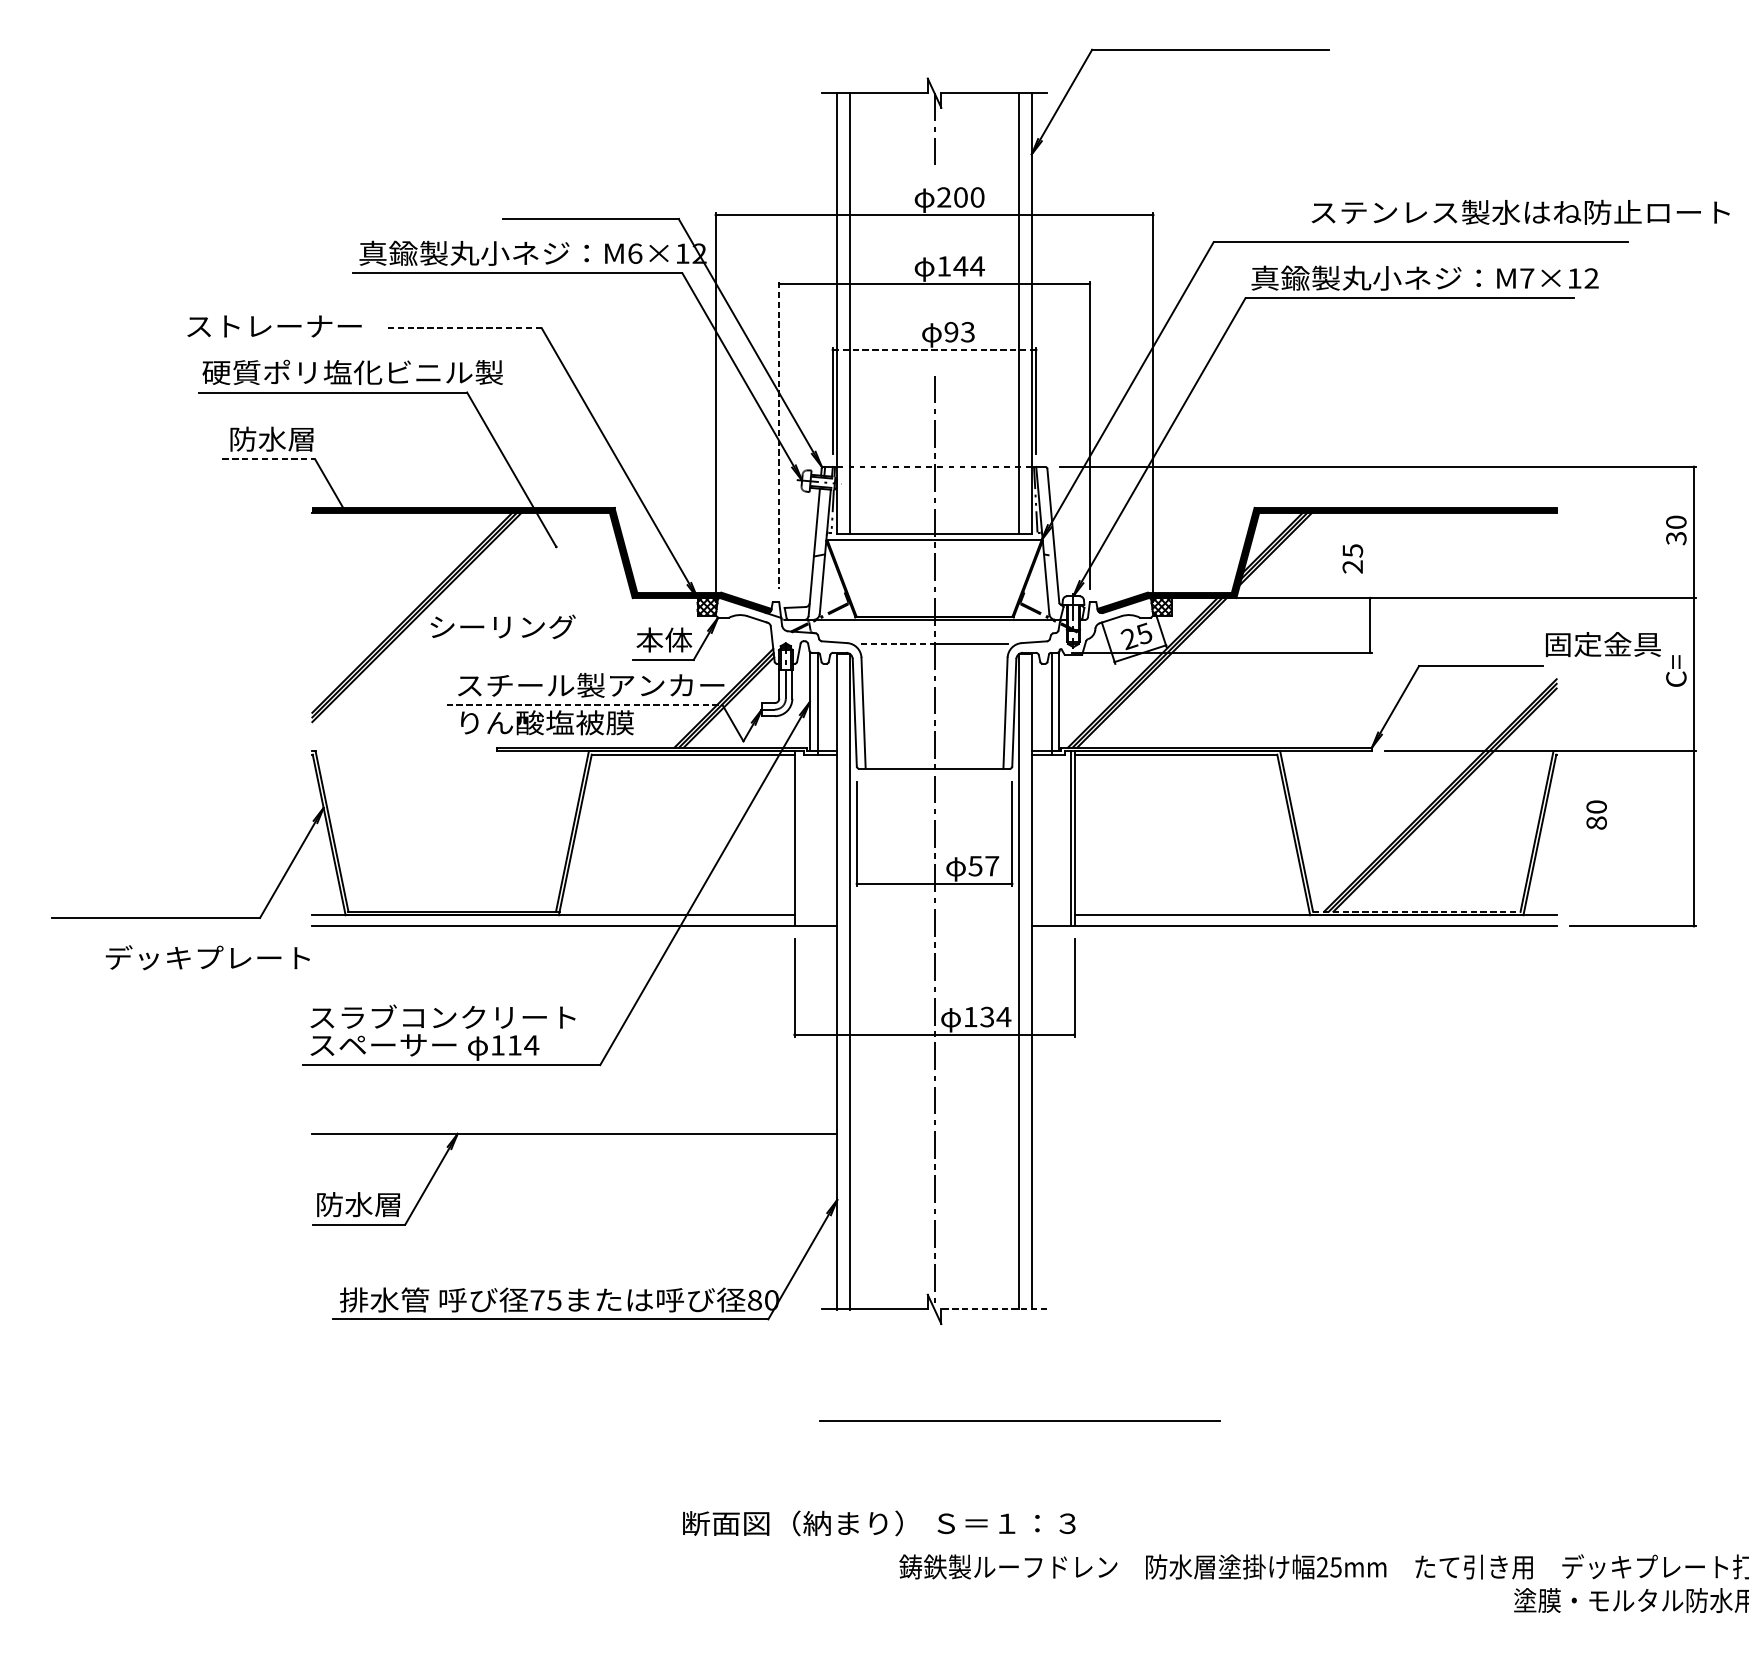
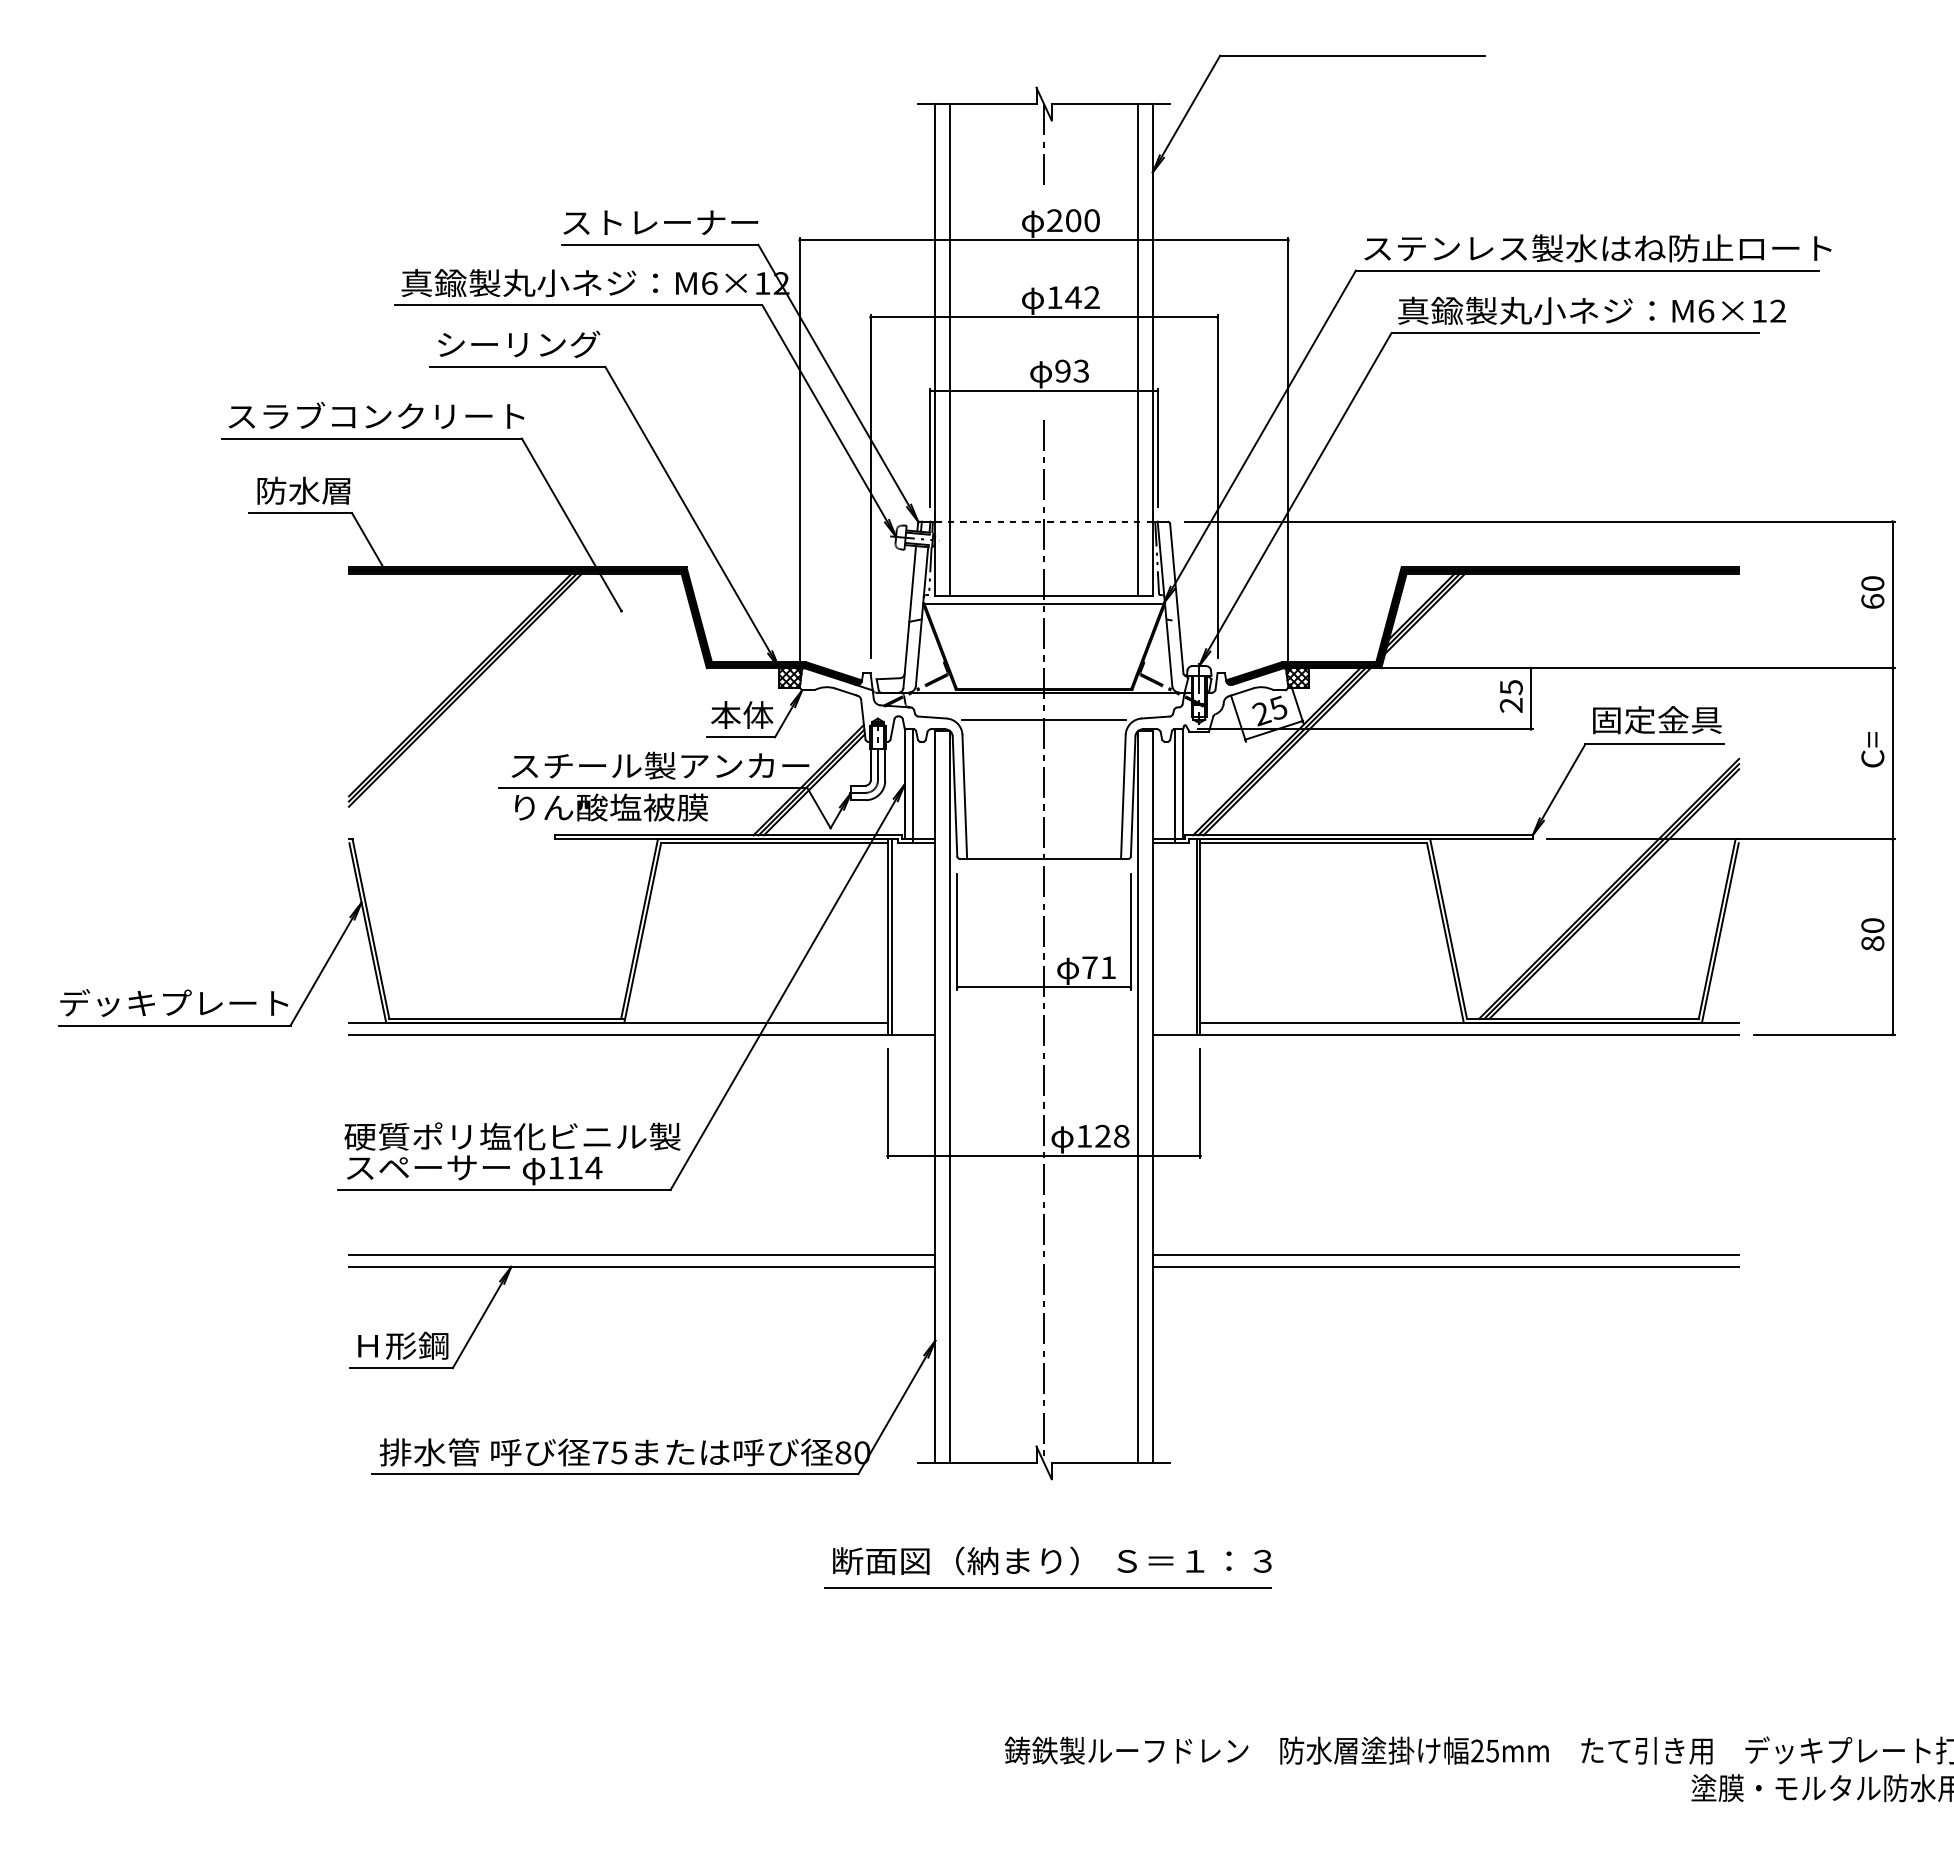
text: (1520, 212) -> (1597, 248), moved
text: (976, 266) -> (1091, 297), 144 -> 142
text: (1527, 277) -> (1706, 310), M7×12 -> M6×12
text: (274, 326) -> (660, 222), moved
line: (463, 328) -> (517, 366), dashed -> solid
line: (934, 349) -> (1044, 390), dashed -> solid
text: (352, 371) -> (393, 415), 硬質ポリ塩化ビニル製 -> スラブコンクリート
line: (779, 435) -> (870, 486), dashed -> solid
line: (268, 459) -> (300, 513), dashed -> solid
text: (1676, 538) -> (1872, 601), 30 -> 60
text: (1352, 558) -> (1510, 696), moved
text: (503, 626) -> (519, 344), moved
line: (898, 643) -> (1003, 719), dashed -> solid
text: (1603, 644) -> (1657, 720), moved
line: (584, 705) -> (653, 788), dashed -> solid
text: (1596, 814) -> (1872, 934), moved
line: (797, 838) -> (891, 936), added
text: (984, 865) -> (1099, 967), 57 -> 71
line: (1416, 911) -> (1582, 1018), dashed -> solid
text: (208, 957) -> (174, 1002), moved
text: (995, 1016) -> (1112, 1135), 134 -> 128
text: (458, 1017) -> (512, 1136), スラブコンクリート -> 硬質ポリ塩化ビニル製
line: (574, 1122) -> (641, 1254), added
line: (1293, 1122) -> (1445, 1254), added
line: (1293, 1133) -> (1445, 1266), added
text: (359, 1204) -> (401, 1345), 防水層 -> Ｈ形鋼
line: (993, 1309) -> (1110, 1462), dashed -> solid
line: (1019, 1420) -> (1047, 1587), moved
text: (879, 1522) -> (1052, 1560), moved

